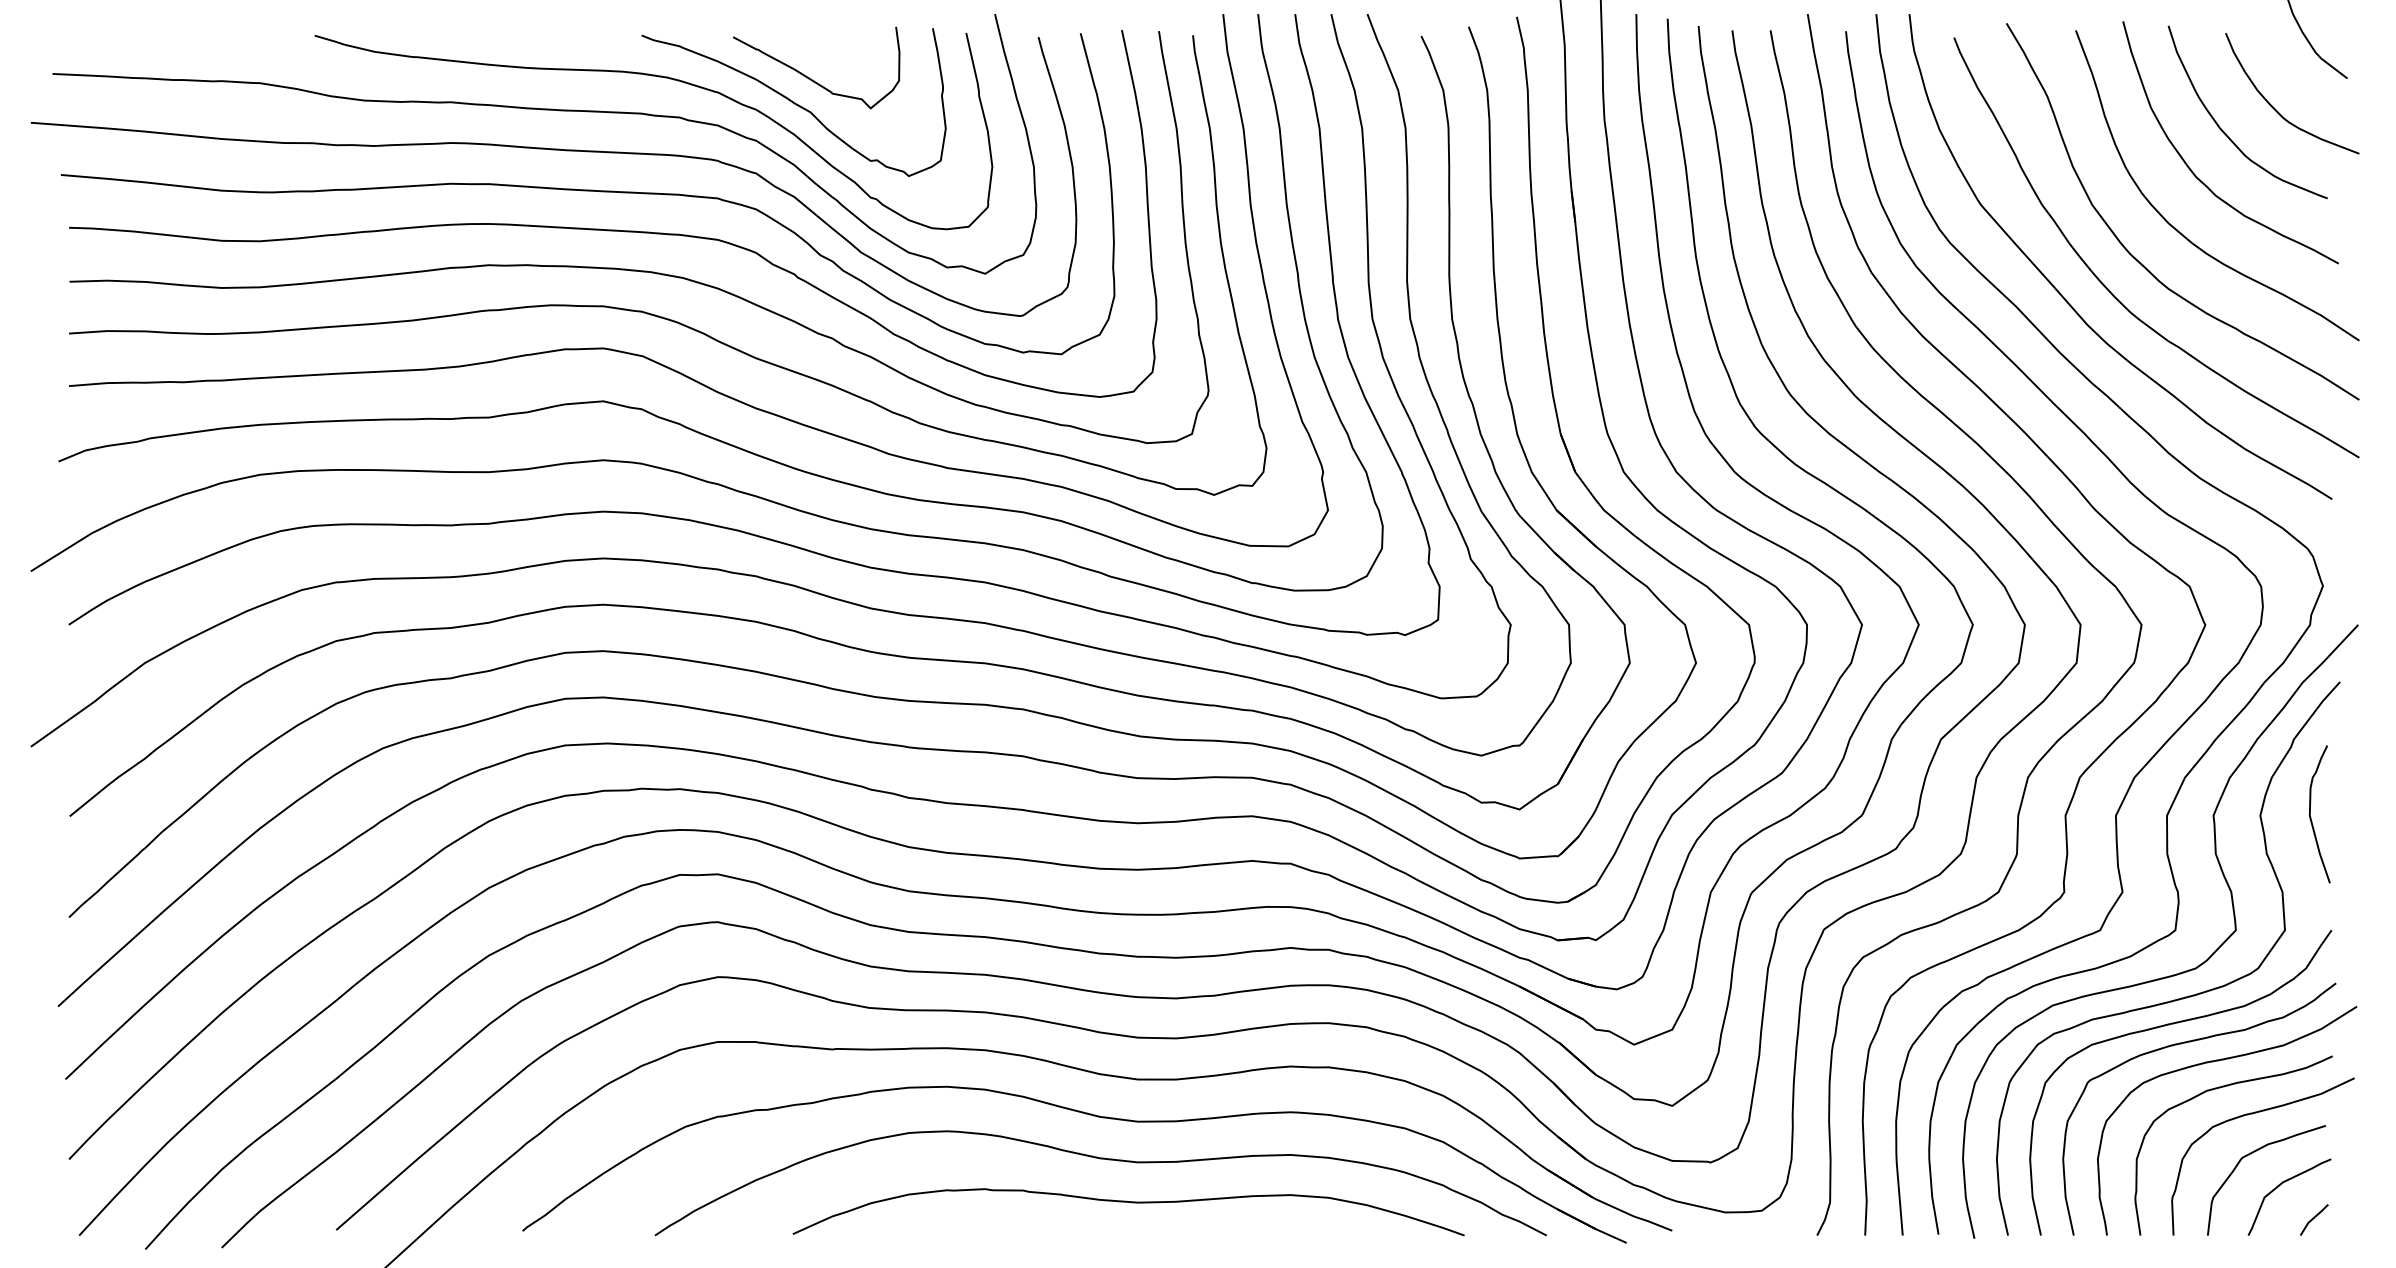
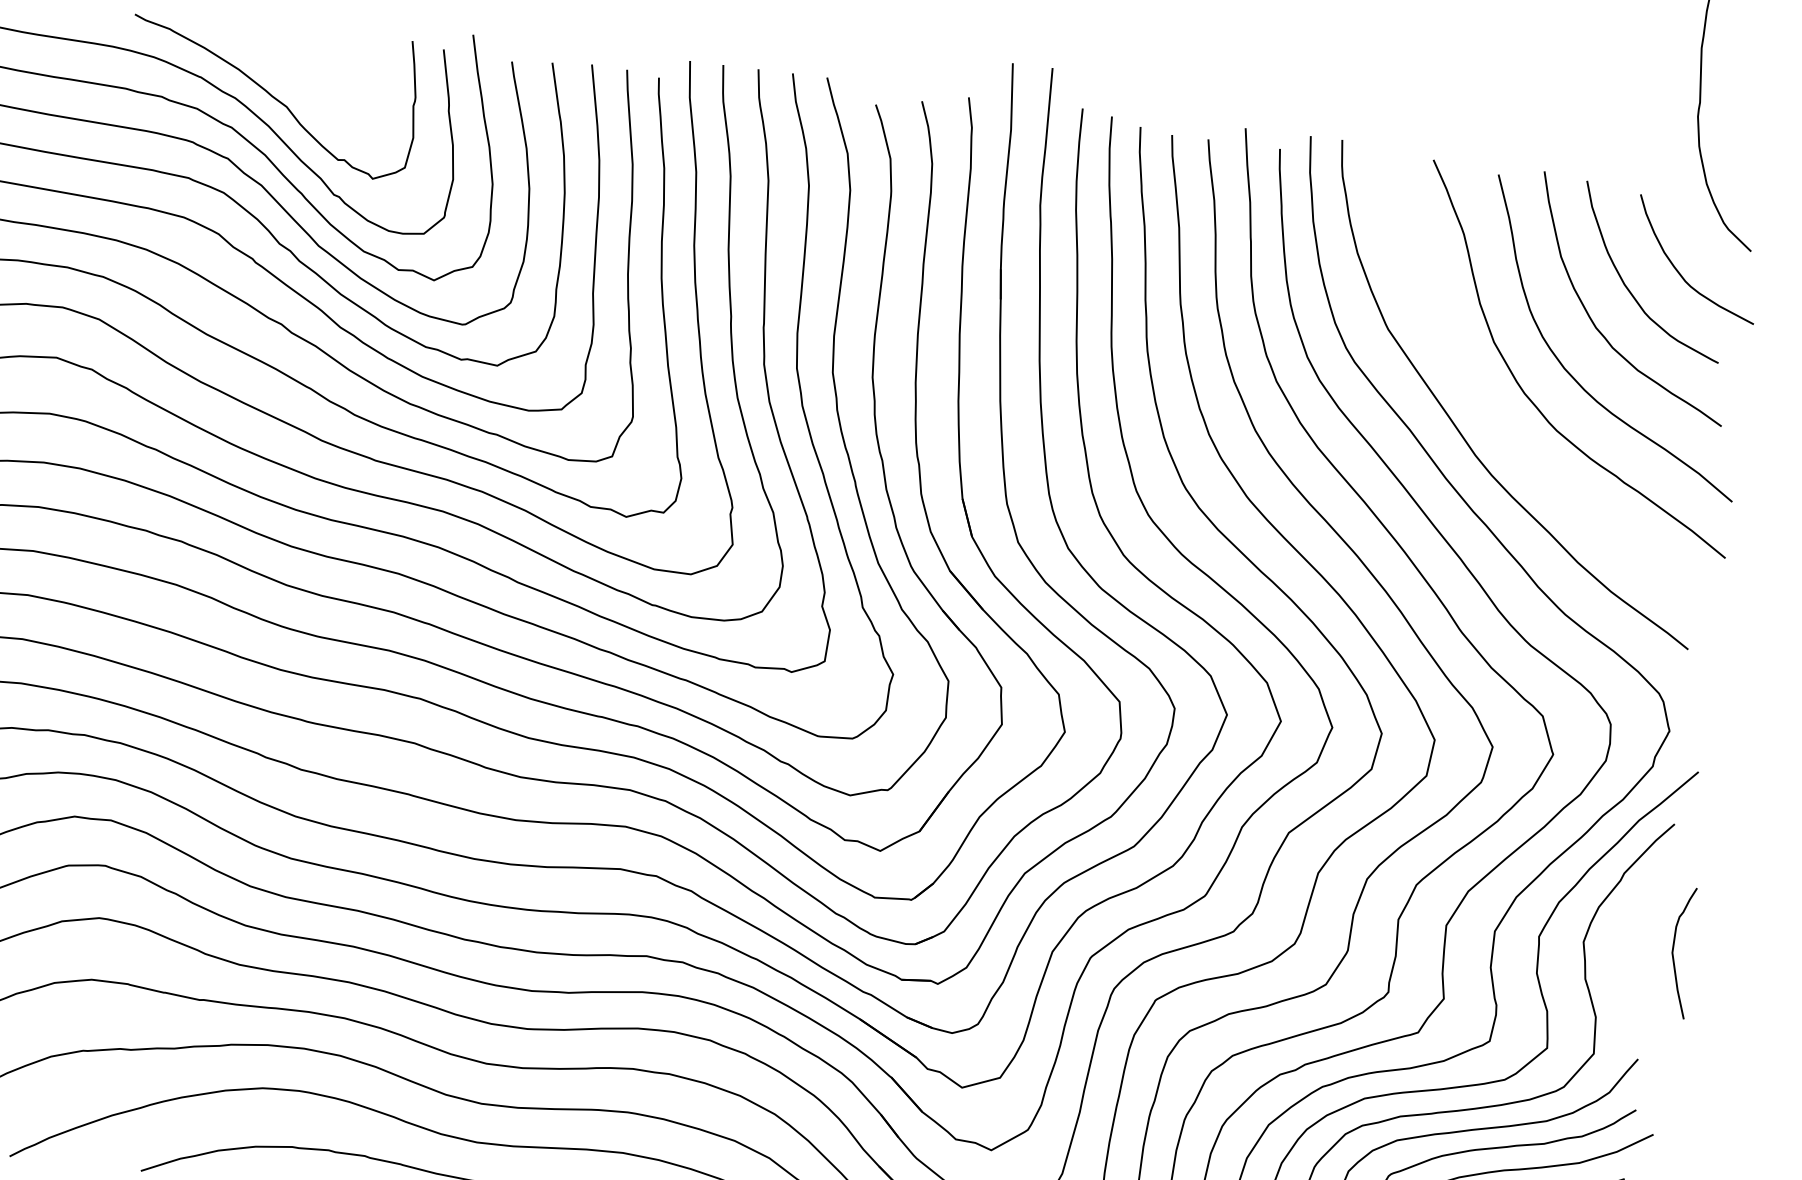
curve: (811, 78) -> (291, 74), removed
curve: (2109, 289) -> (1500, 424), removed
curve: (2311, 817) -> (1673, 954), moved

